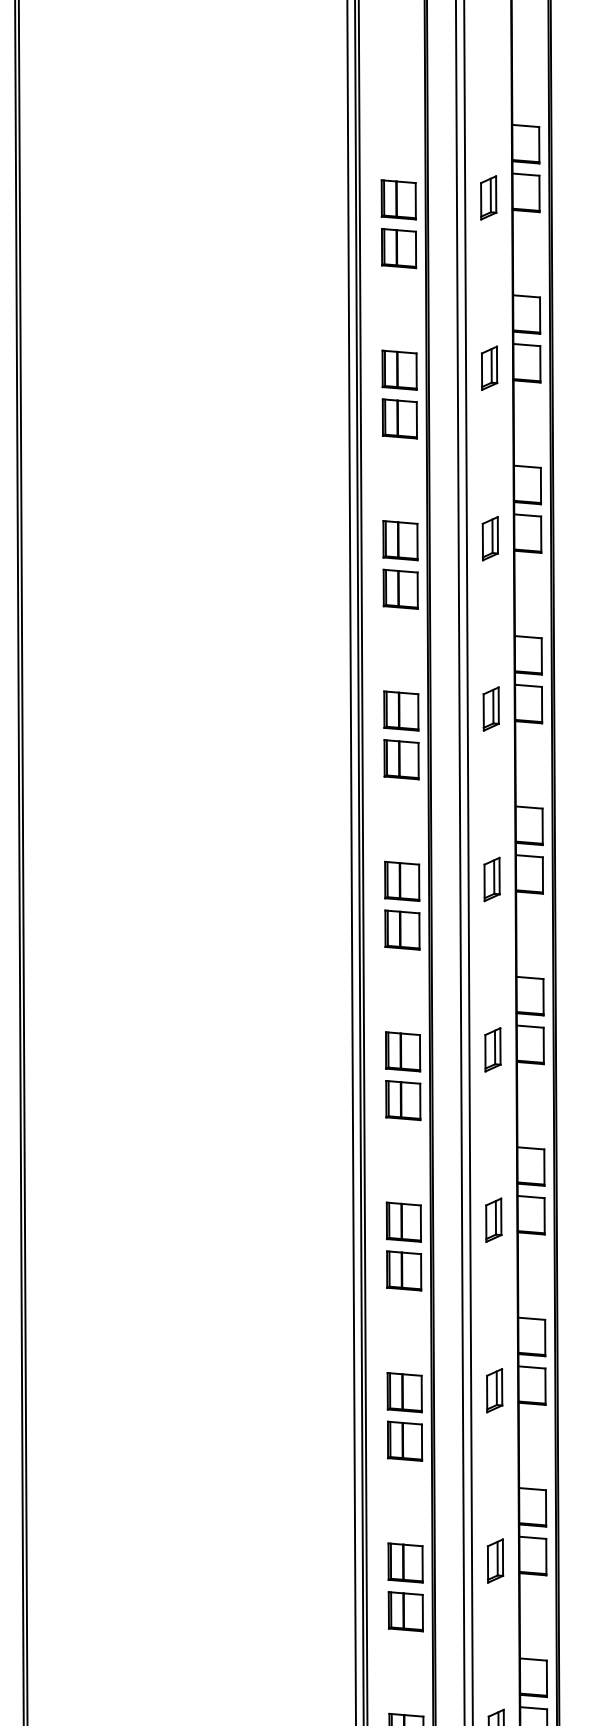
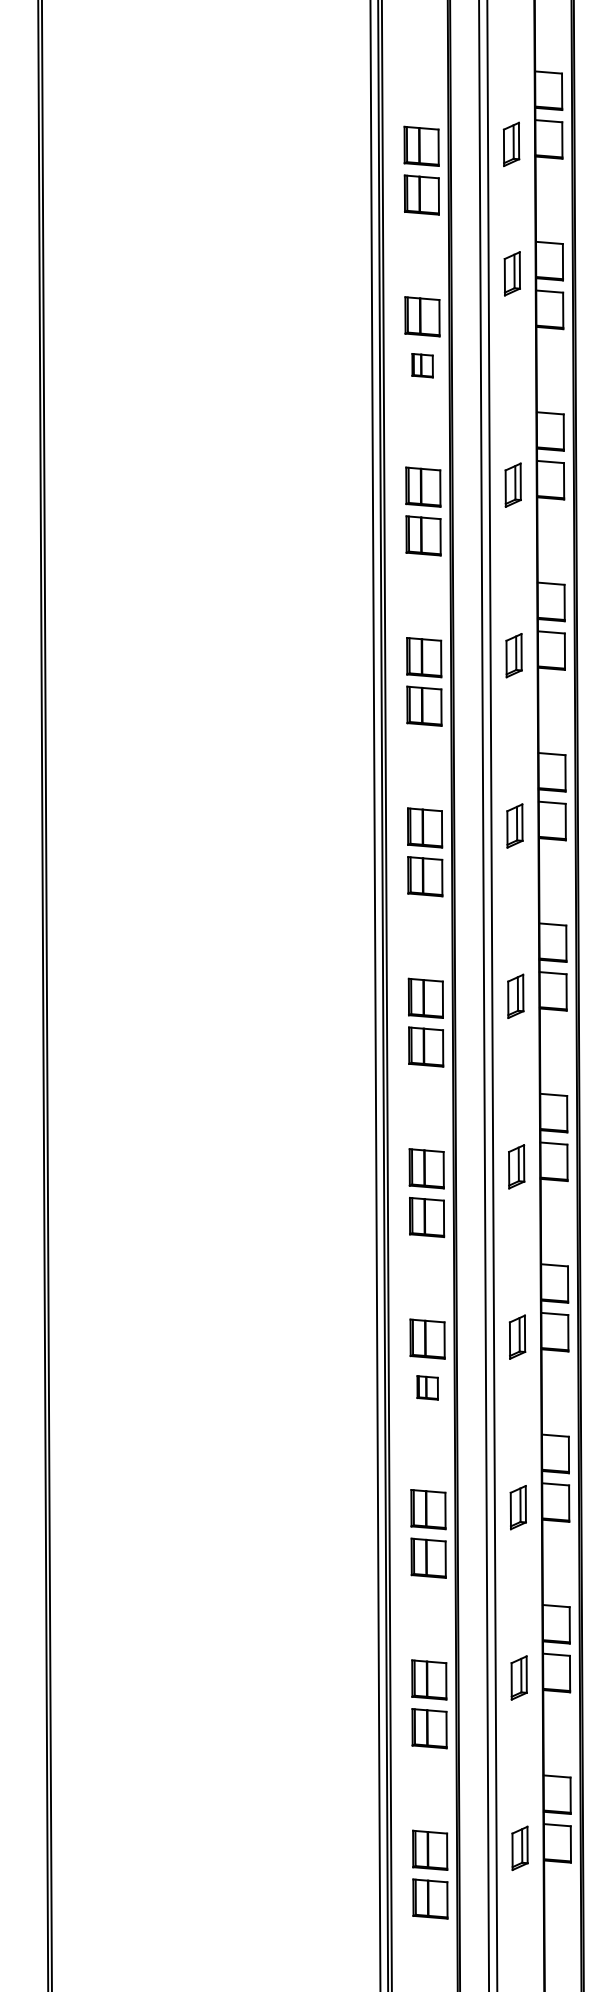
part: (488, 367) -> (511, 273), moved
part: (399, 418) -> (422, 365), size x0.6
part: (404, 1440) -> (427, 1387), size x0.6

